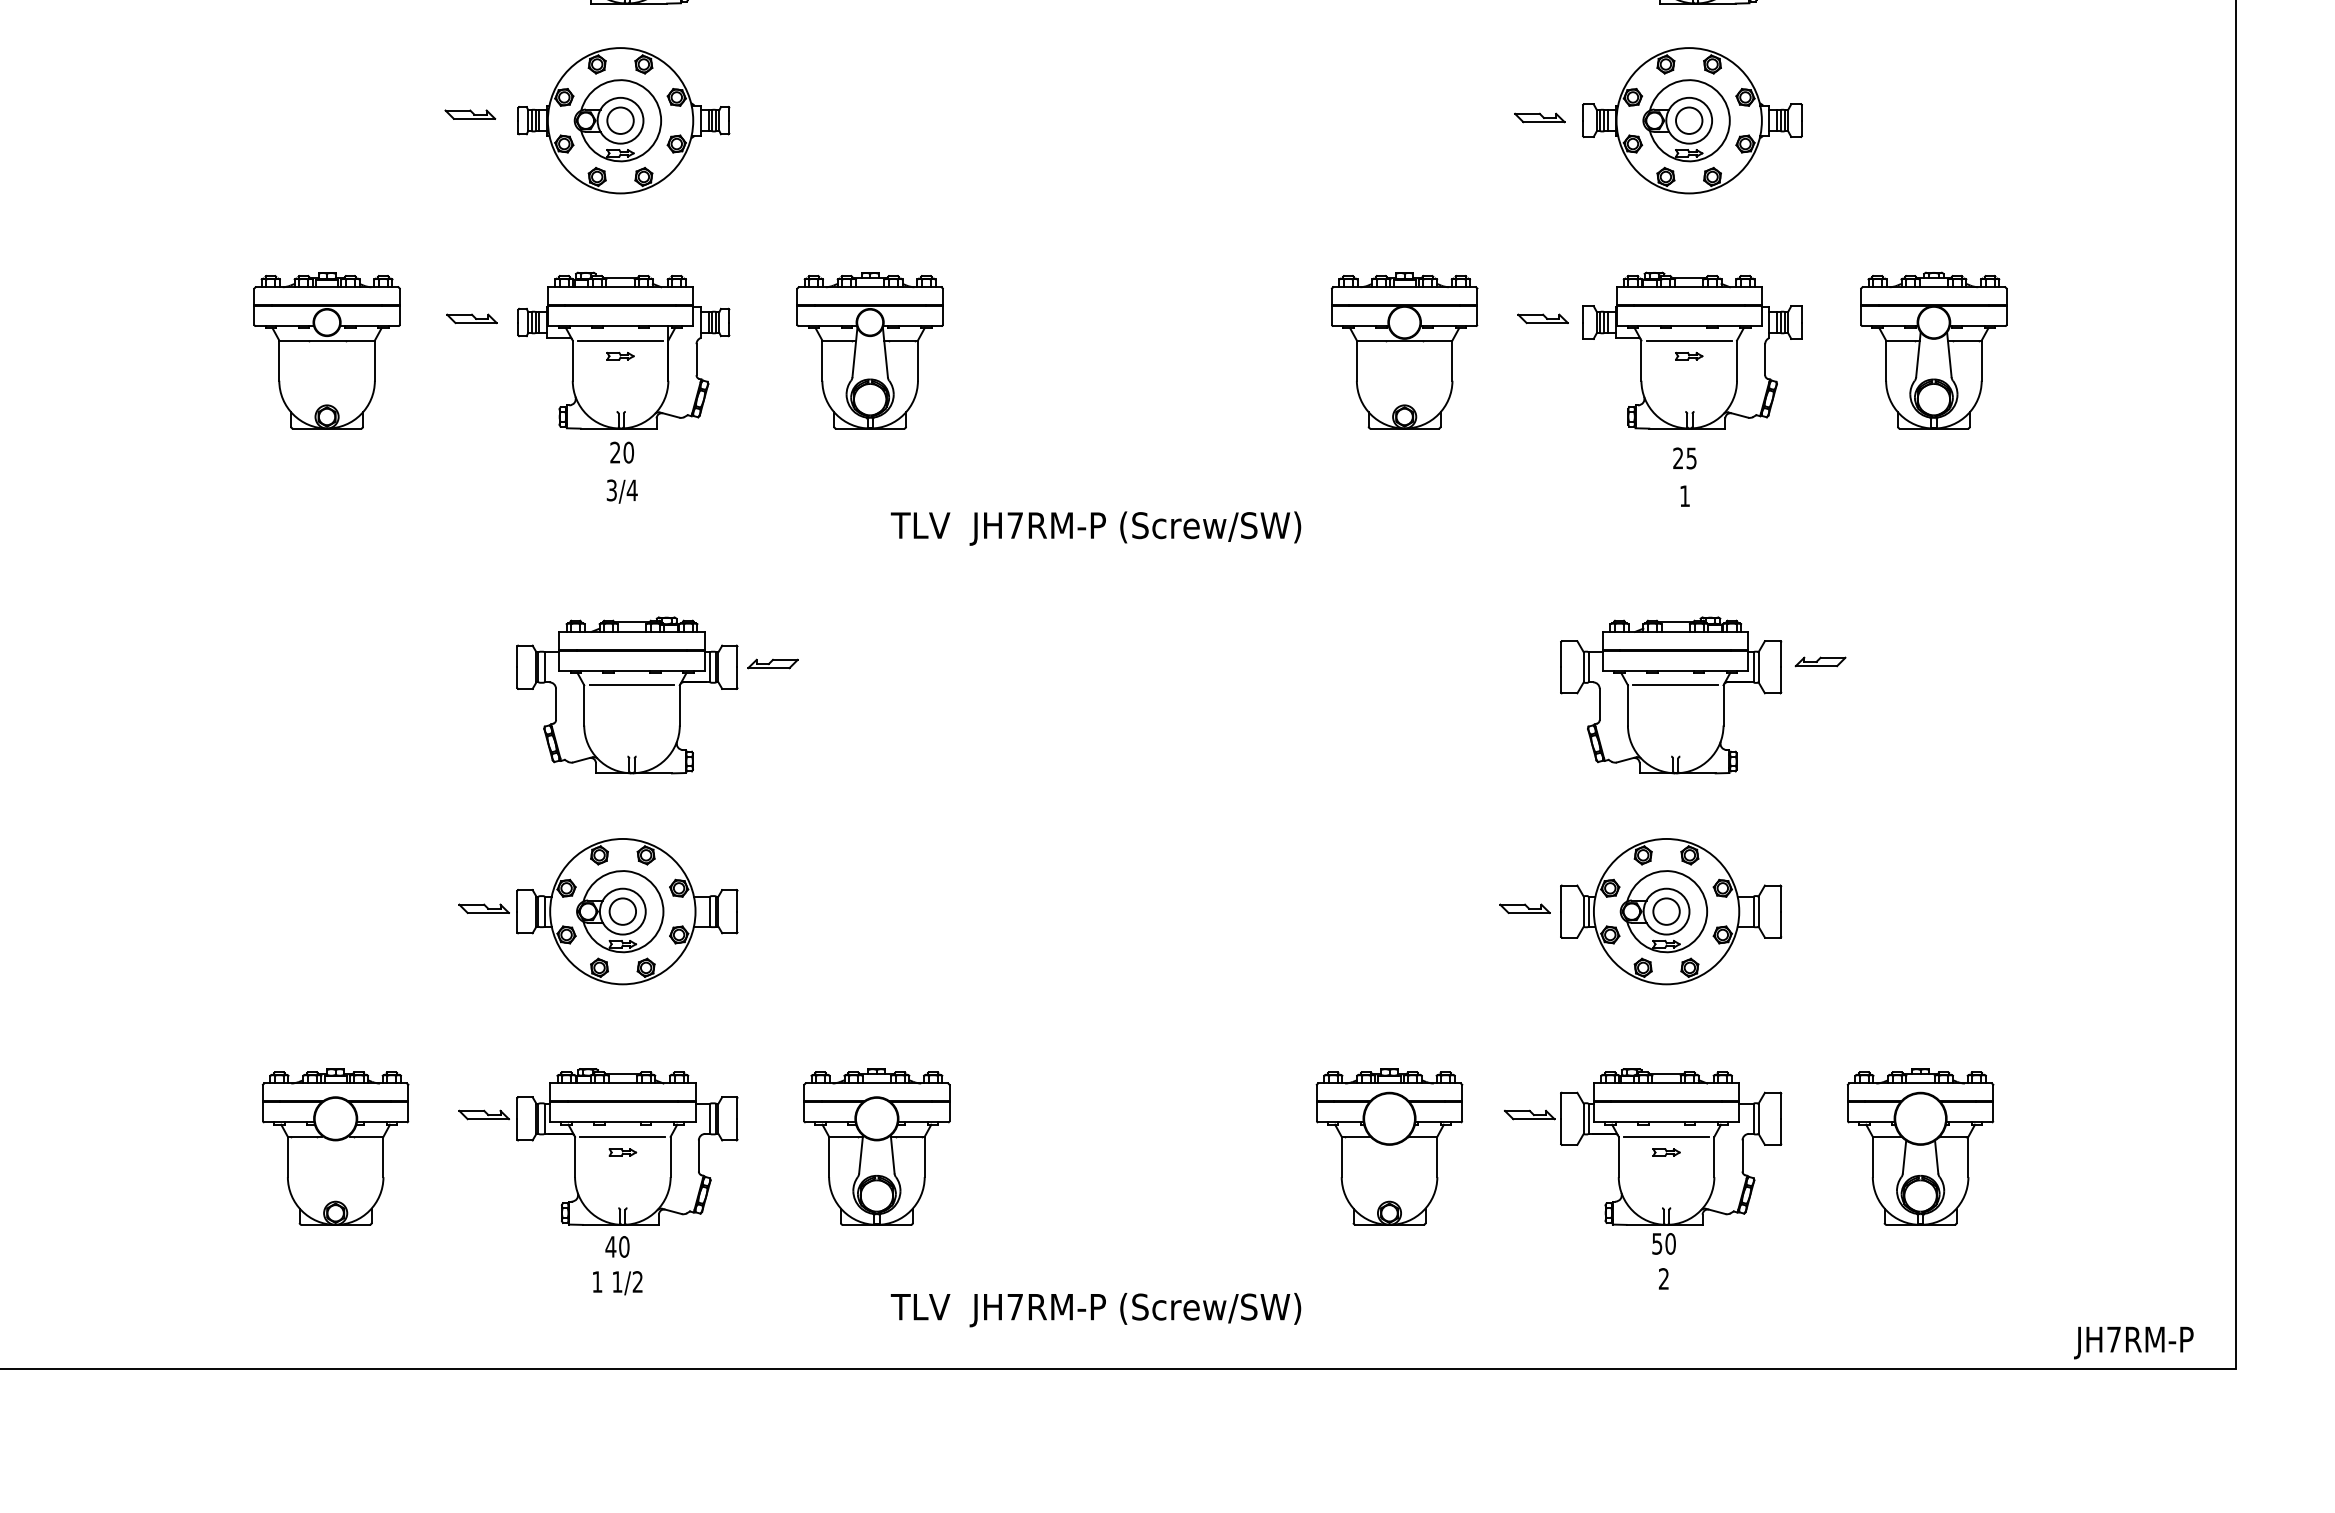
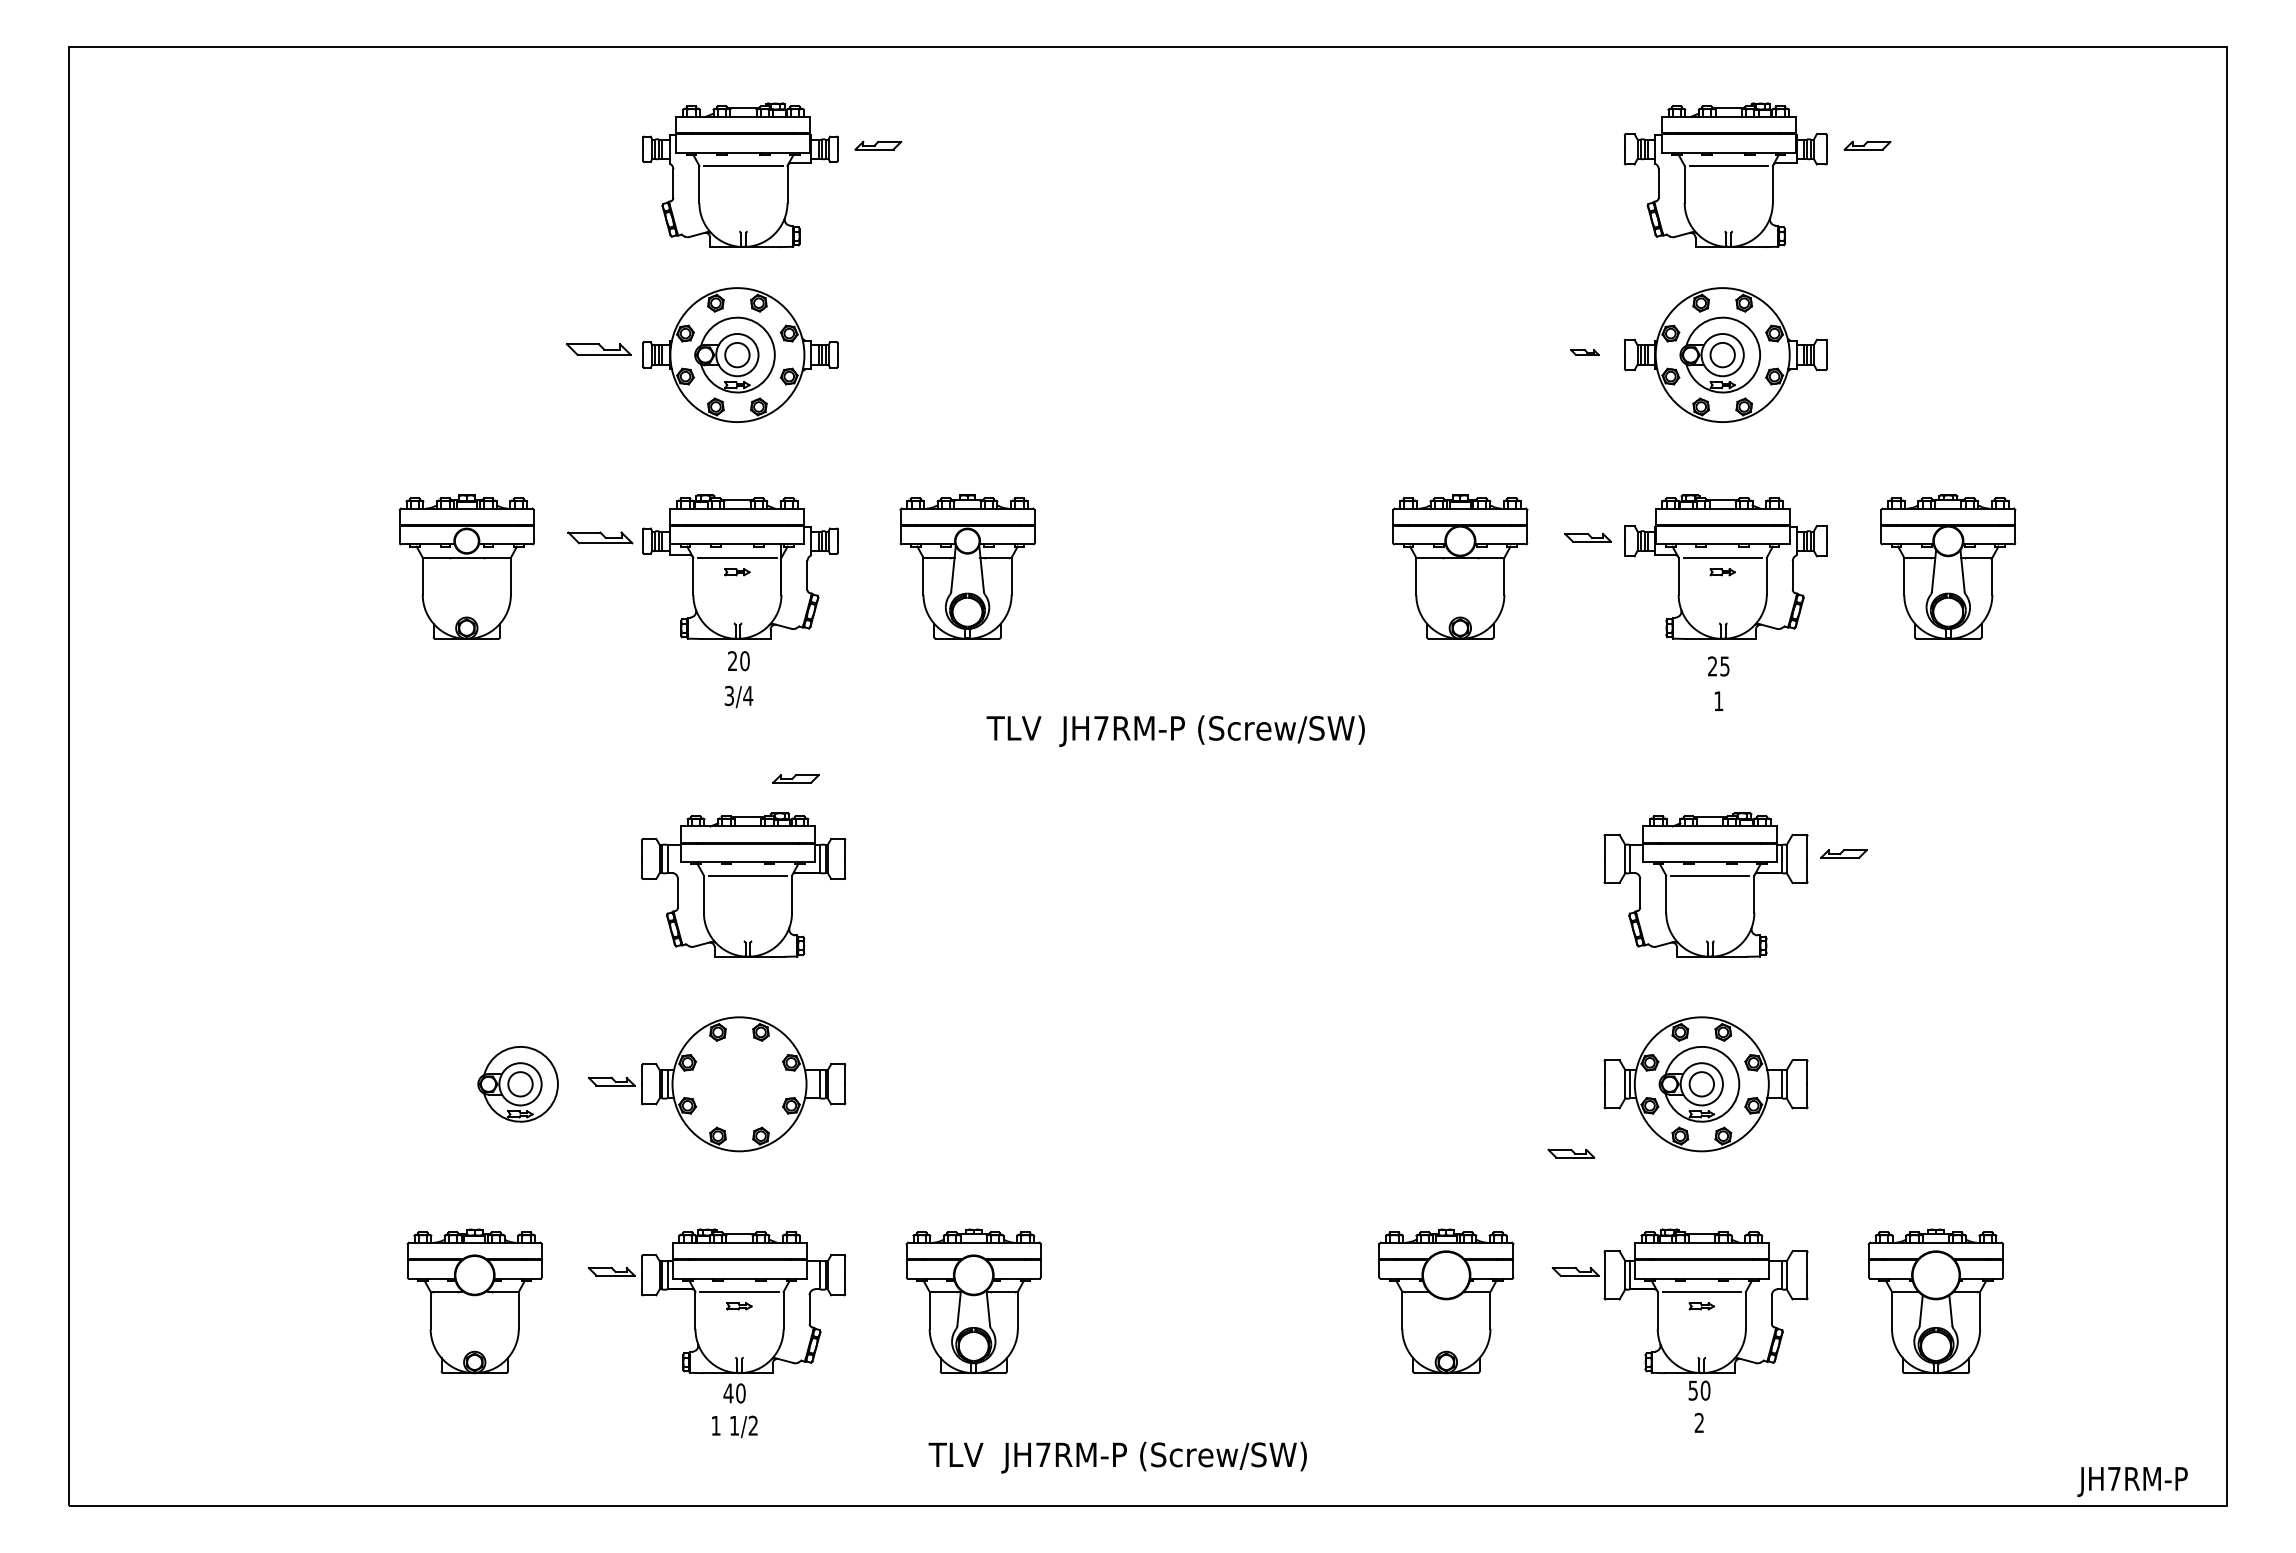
part: (469, 114) -> (598, 349), size x1.4
part: (1539, 117) -> (1584, 352), size x0.6
part: (472, 318) -> (600, 537), size x1.4
part: (772, 663) -> (795, 778), moved
part: (1525, 908) -> (1571, 1153), moved
part: (619, 911) -> (517, 1084), moved
text: (1095, 1309) -> (1117, 1457), moved

